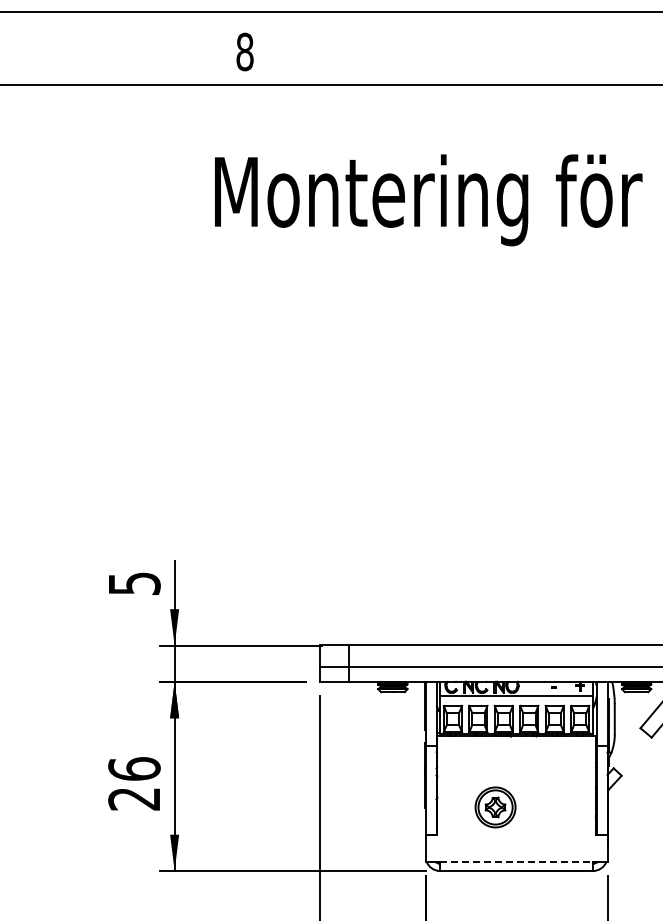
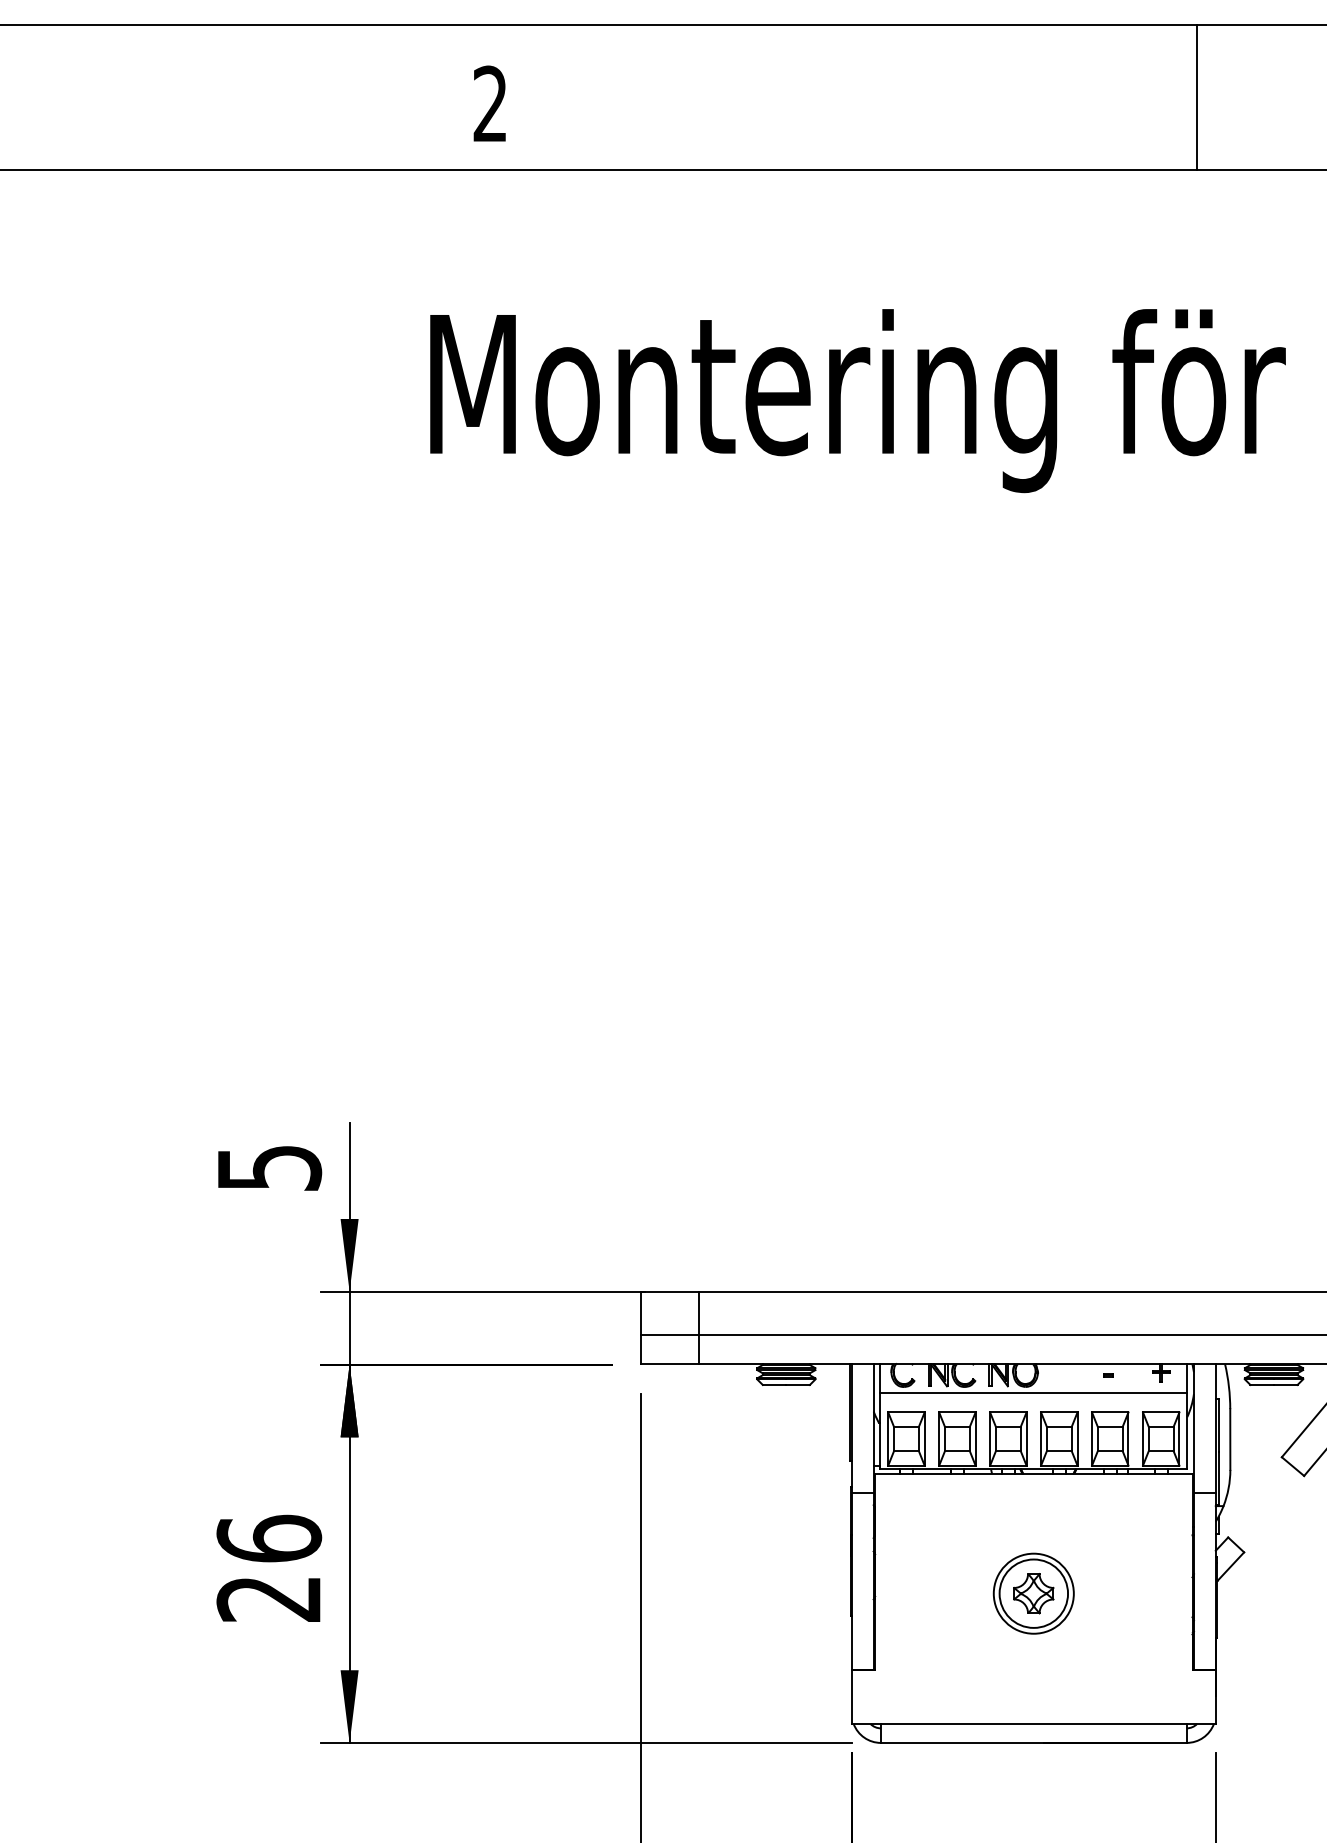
line: (597, 48) -> (1195, 97), added
text: (244, 51) -> (489, 103), 8 -> 2
part: (495, 807) -> (1033, 1593), moved
line: (517, 861) -> (1035, 1723), dashed -> solid

